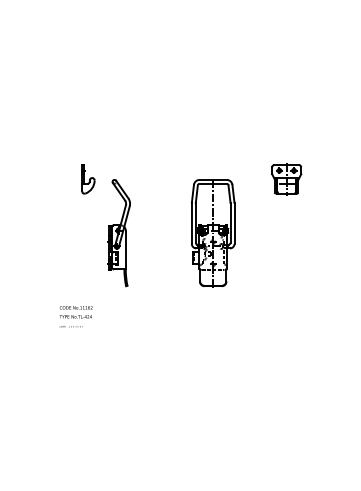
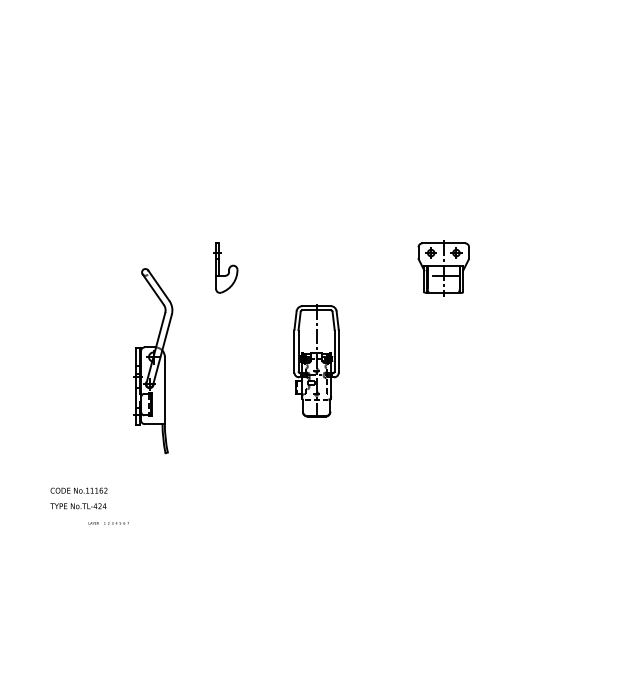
part: (88, 179) -> (226, 268), moved
part: (213, 233) -> (316, 361), size x0.6
text: (70, 326) -> (107, 522), moved

